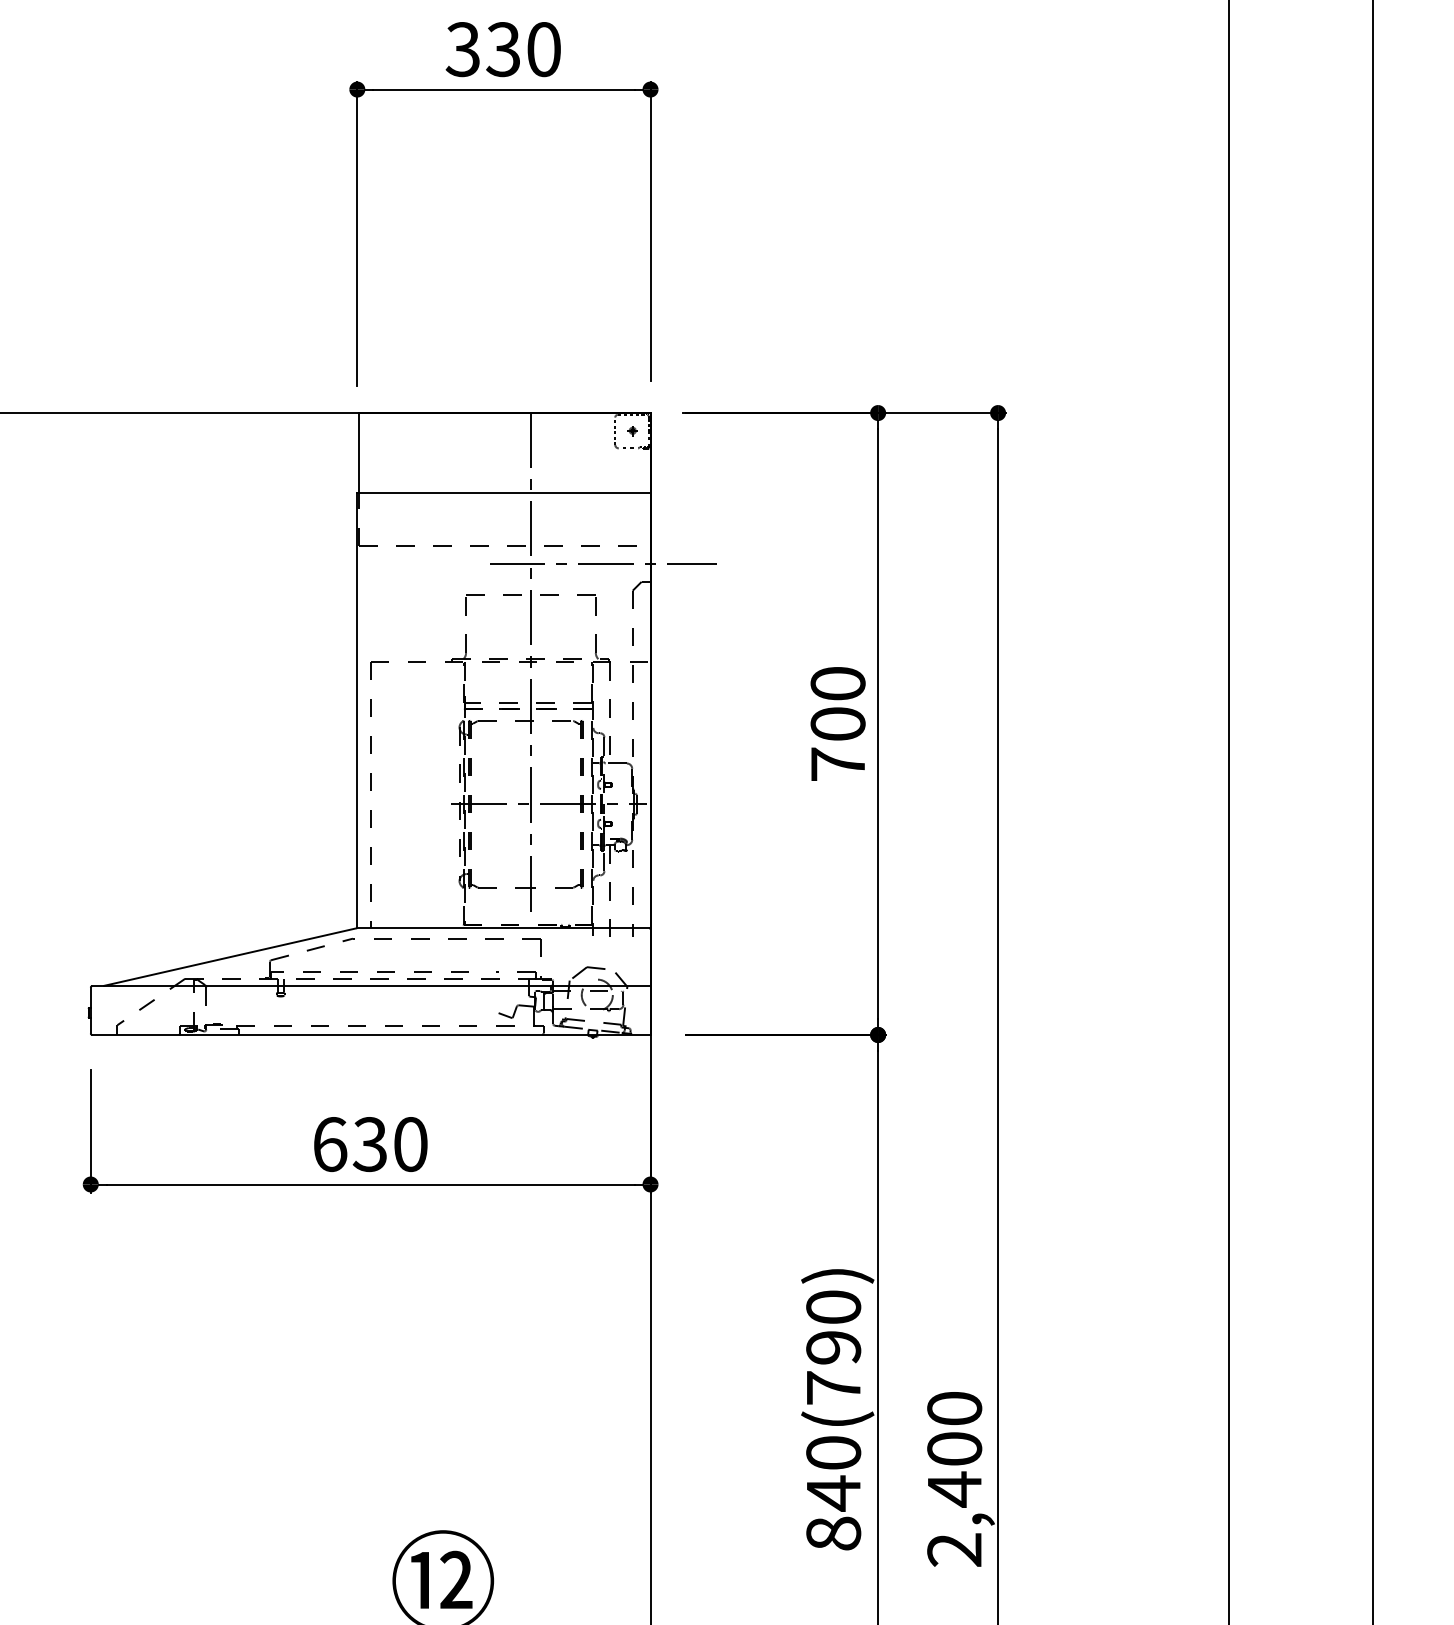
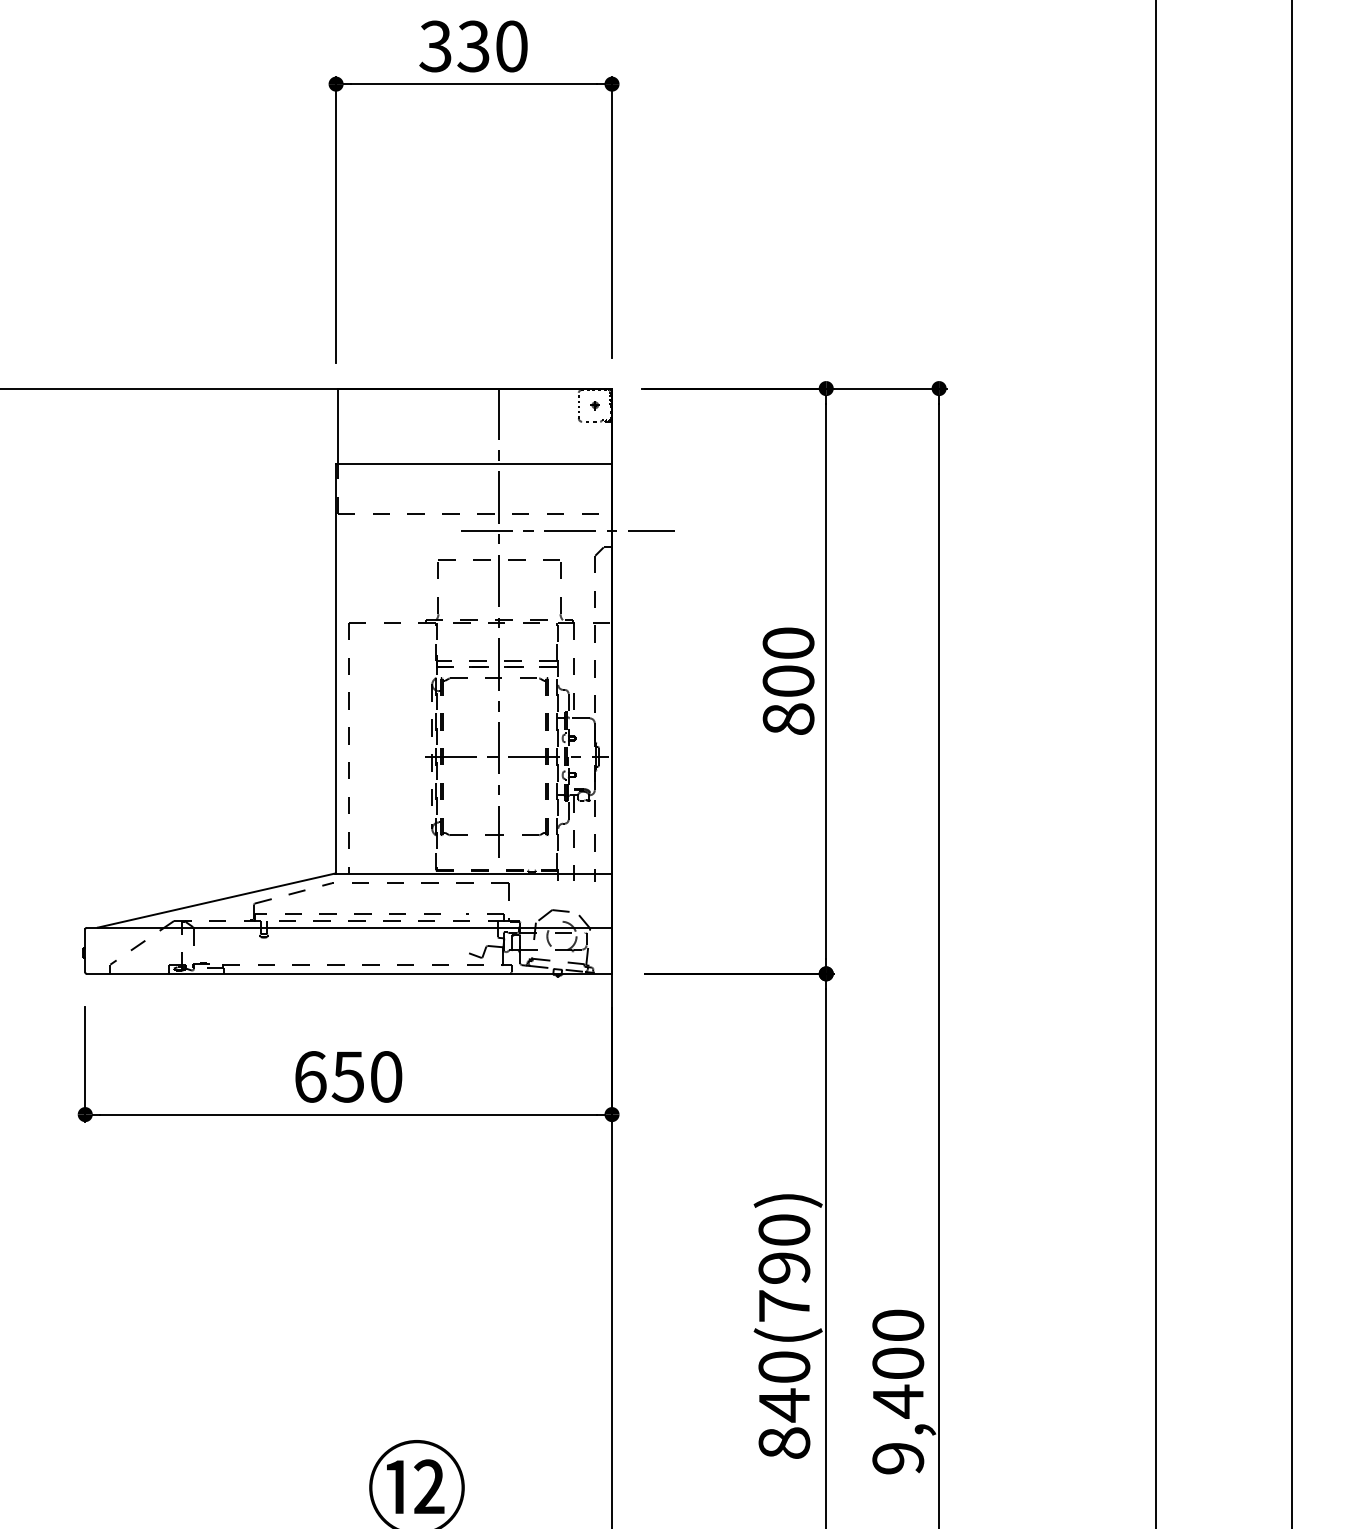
text: (837, 764) -> (787, 719), 700 -> 800
text: (369, 1144) -> (347, 1076), 630 -> 650
text: (954, 1549) -> (898, 1458), 2,400 -> 9,400

